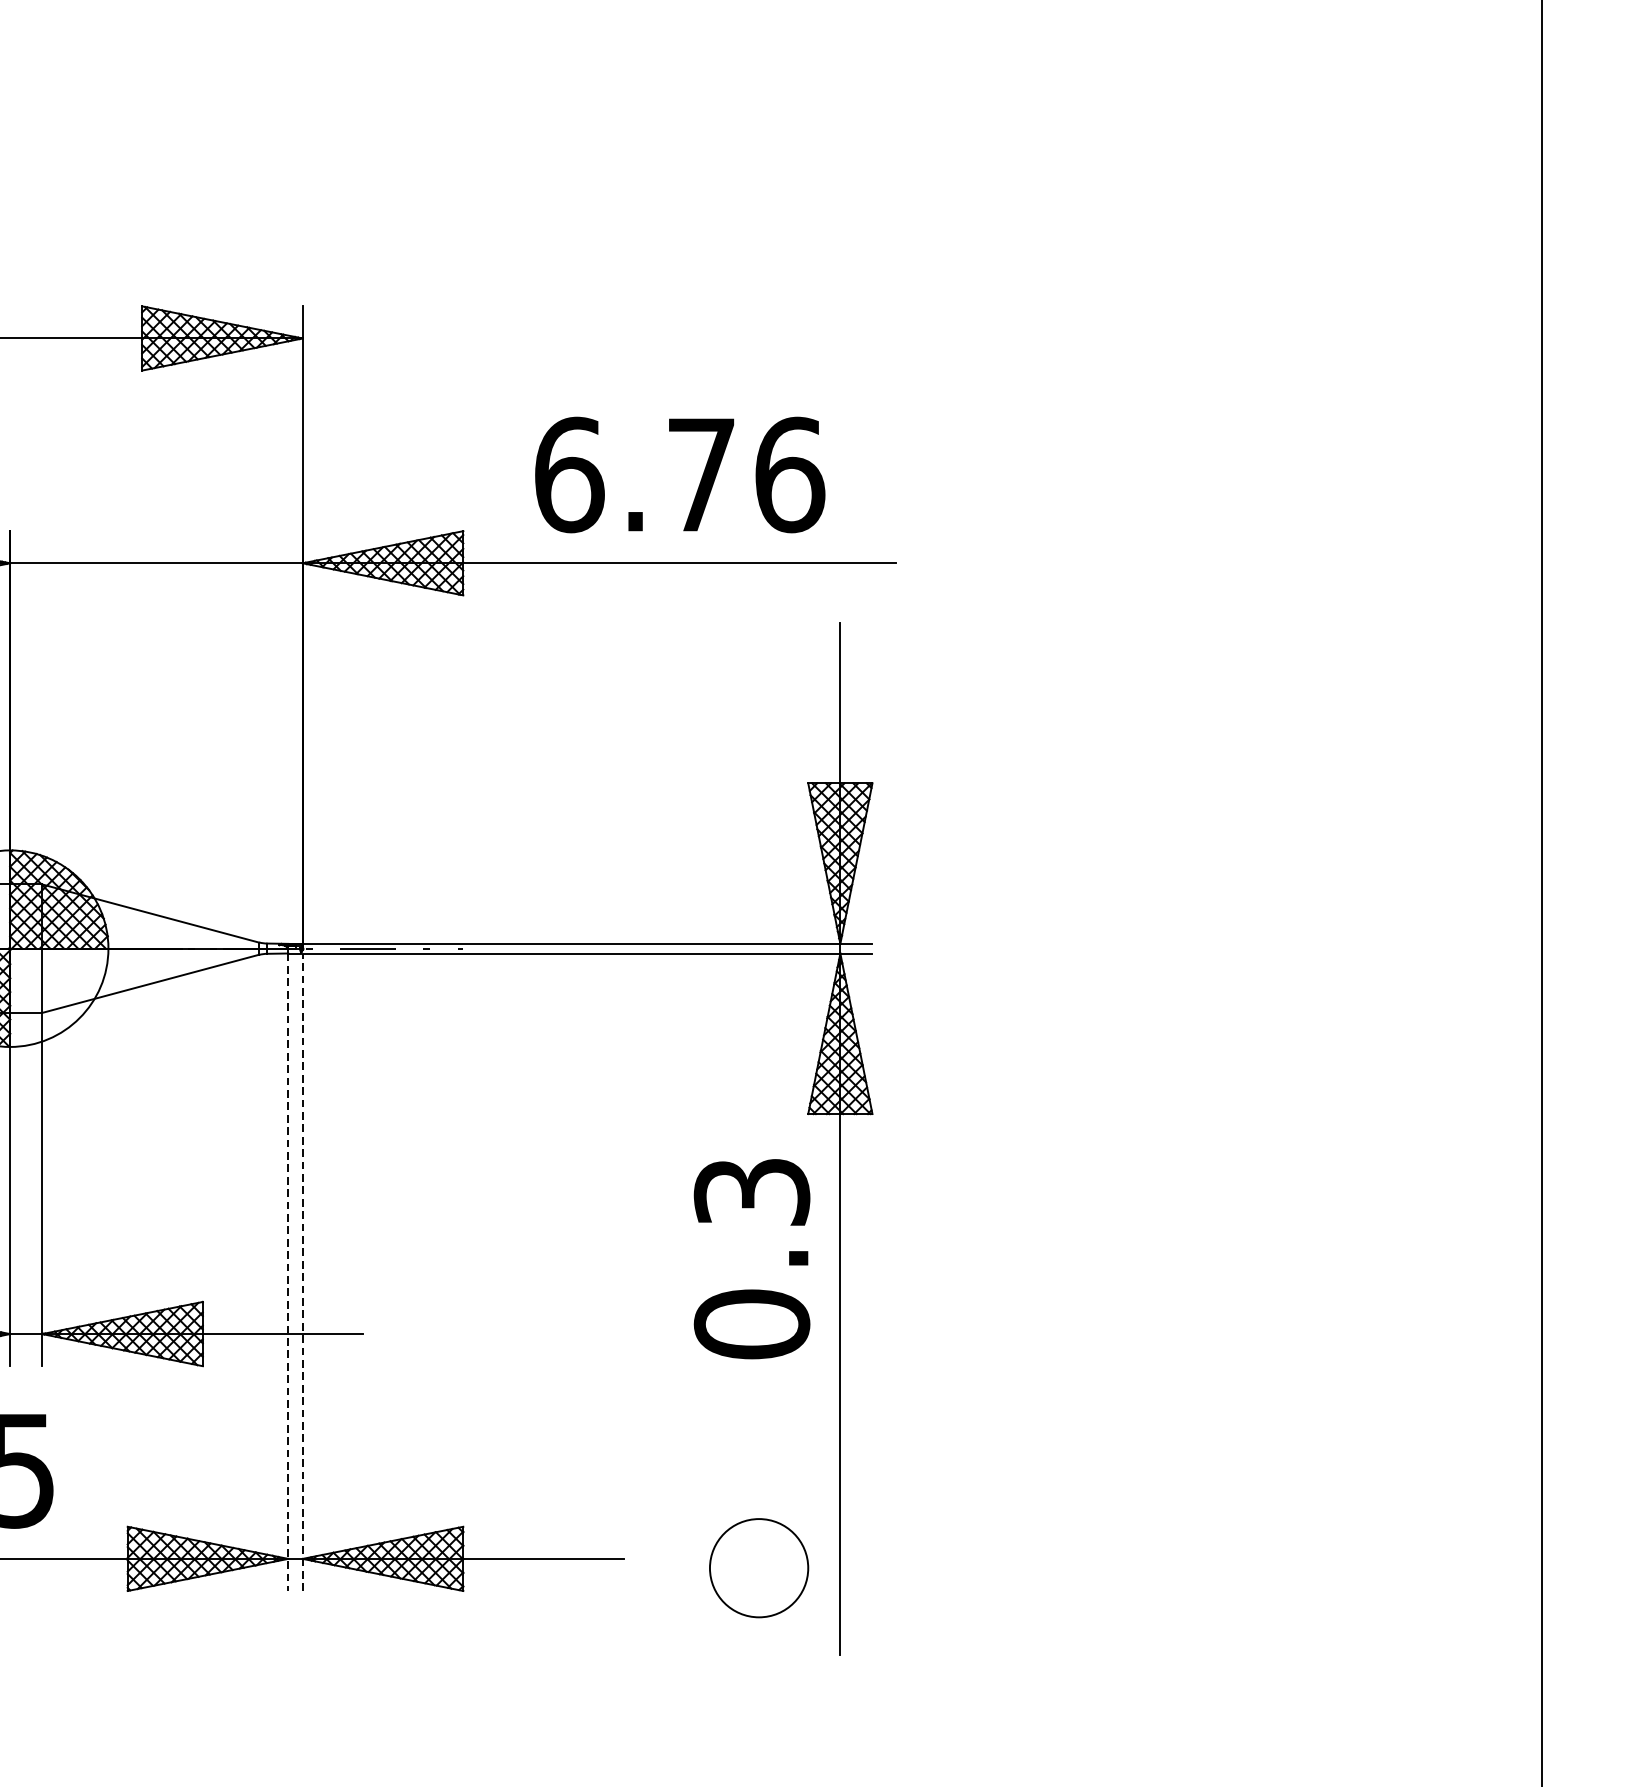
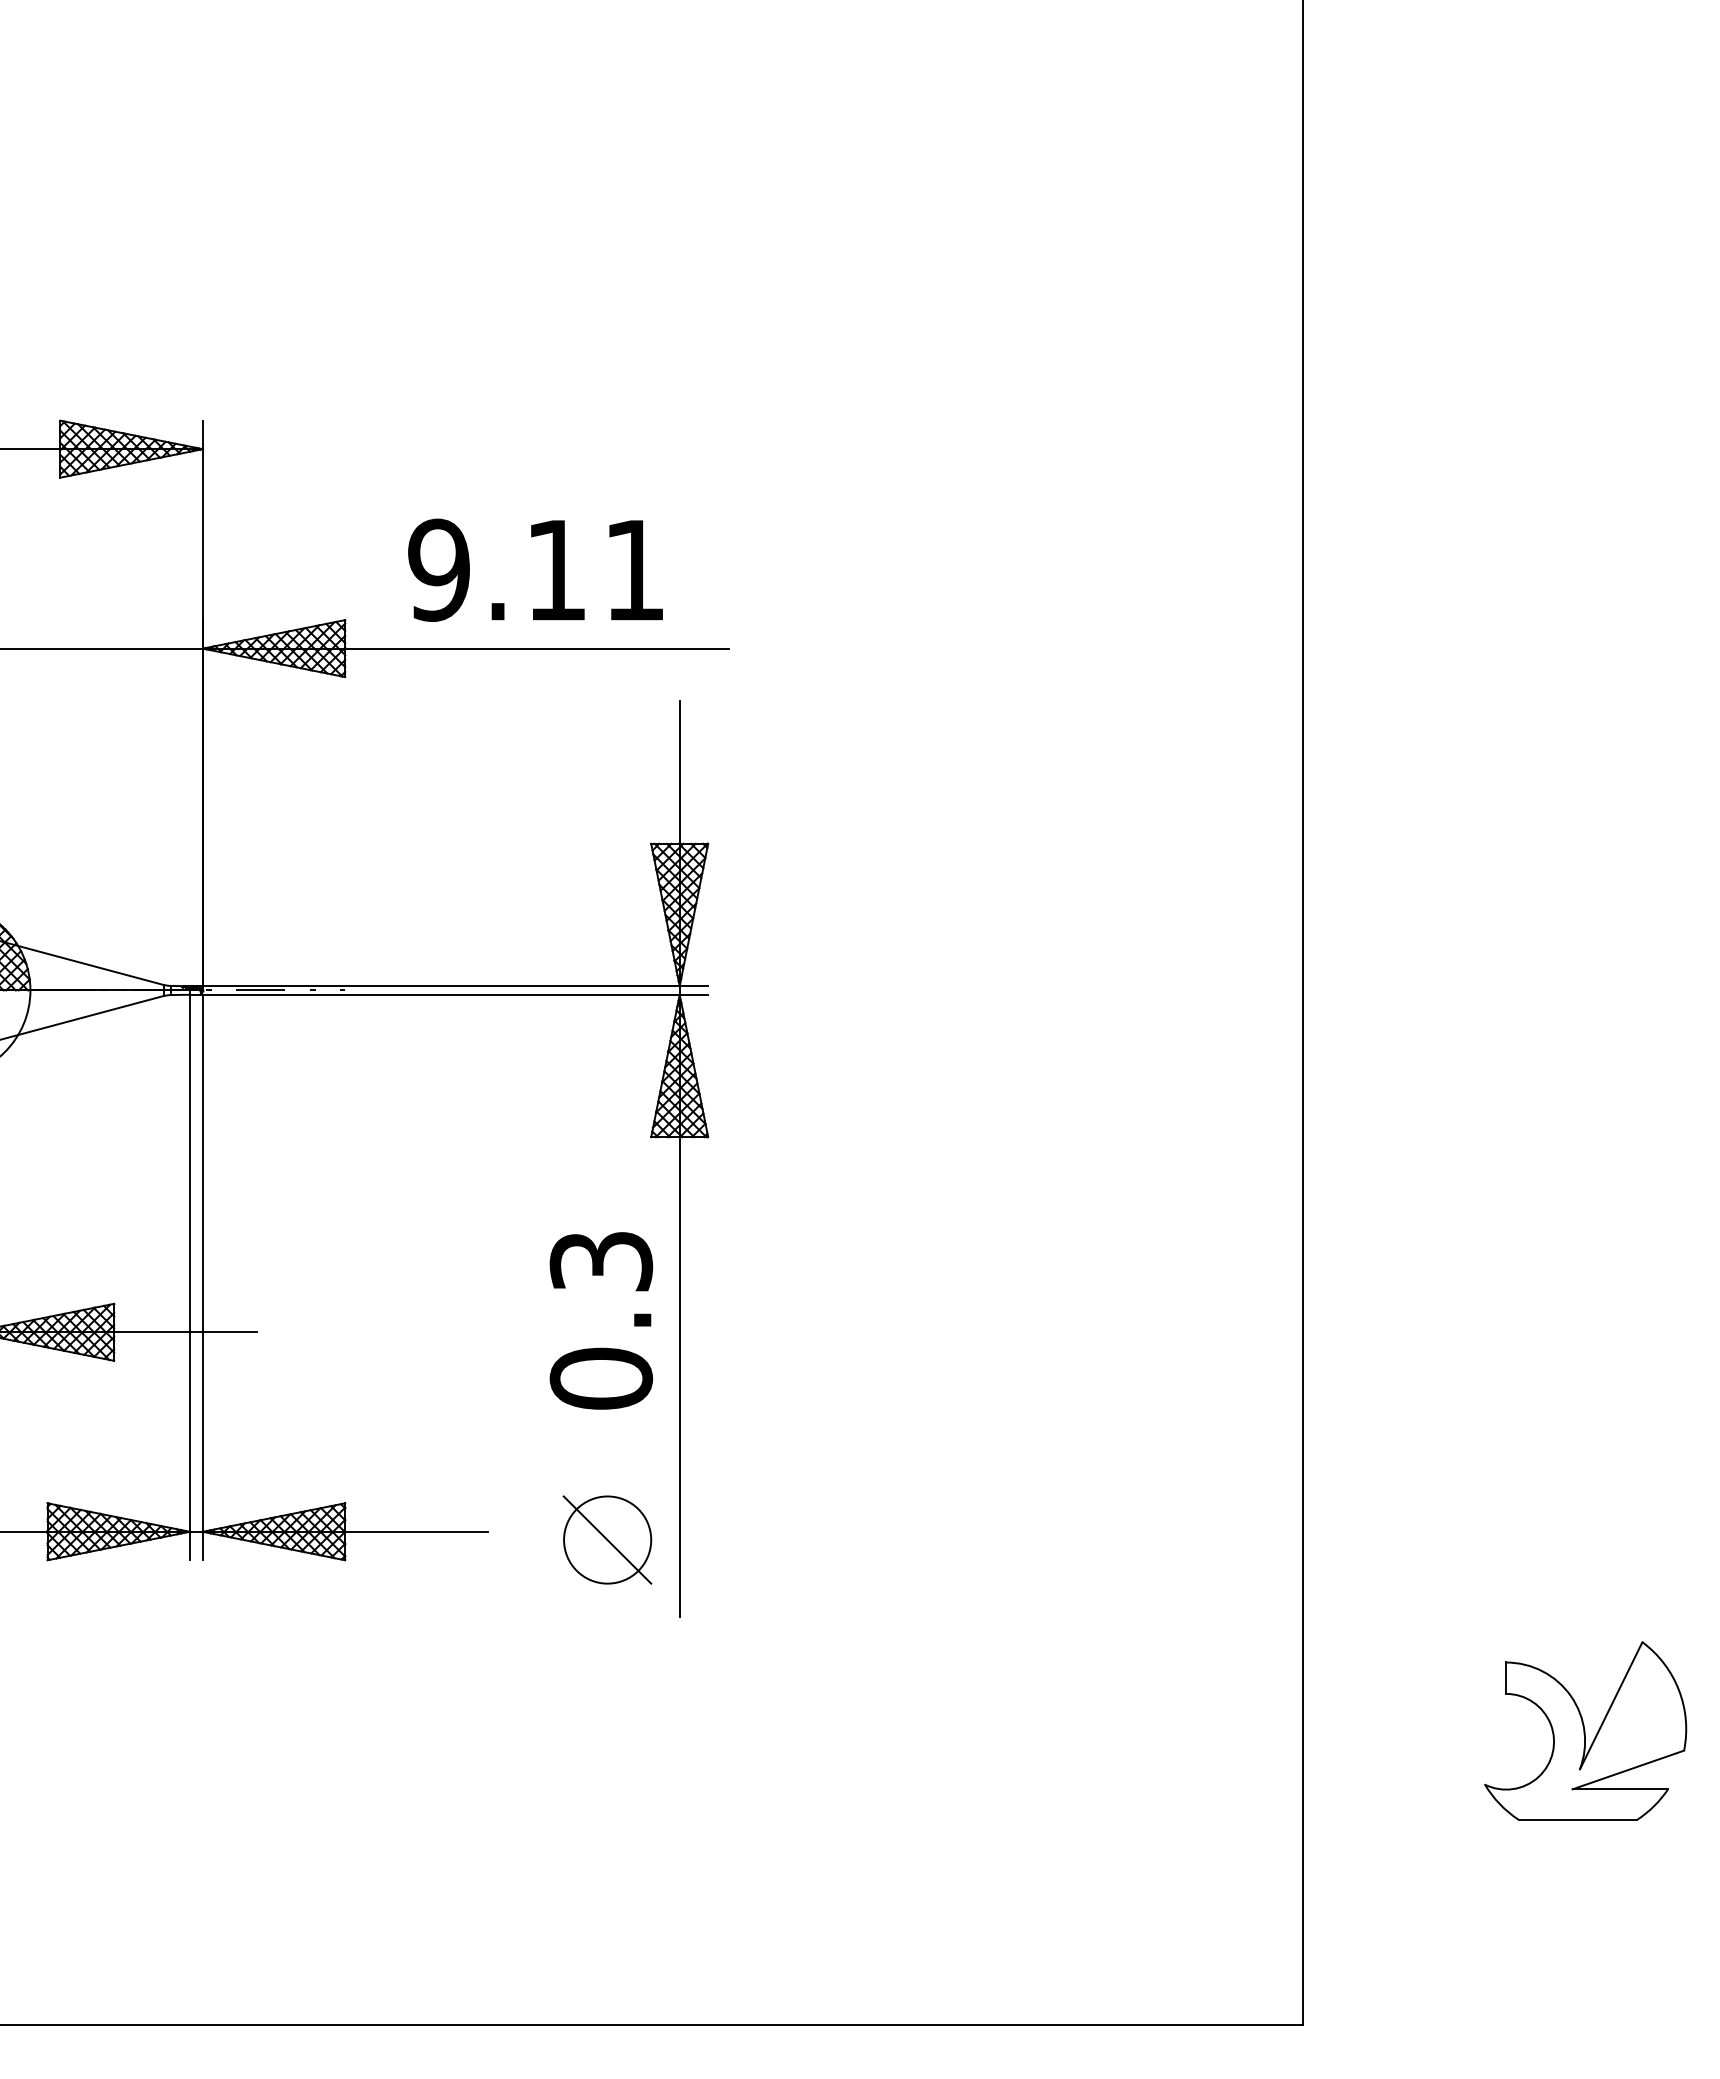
text: (680, 474) -> (537, 569), 6.76 -> 9.11
text: (752, 1258) -> (601, 1320), moved
line: (287, 1272) -> (189, 1277), dashed -> solid
line: (302, 1272) -> (202, 1277), dashed -> solid
line: (758, 1567) -> (607, 1539), added

